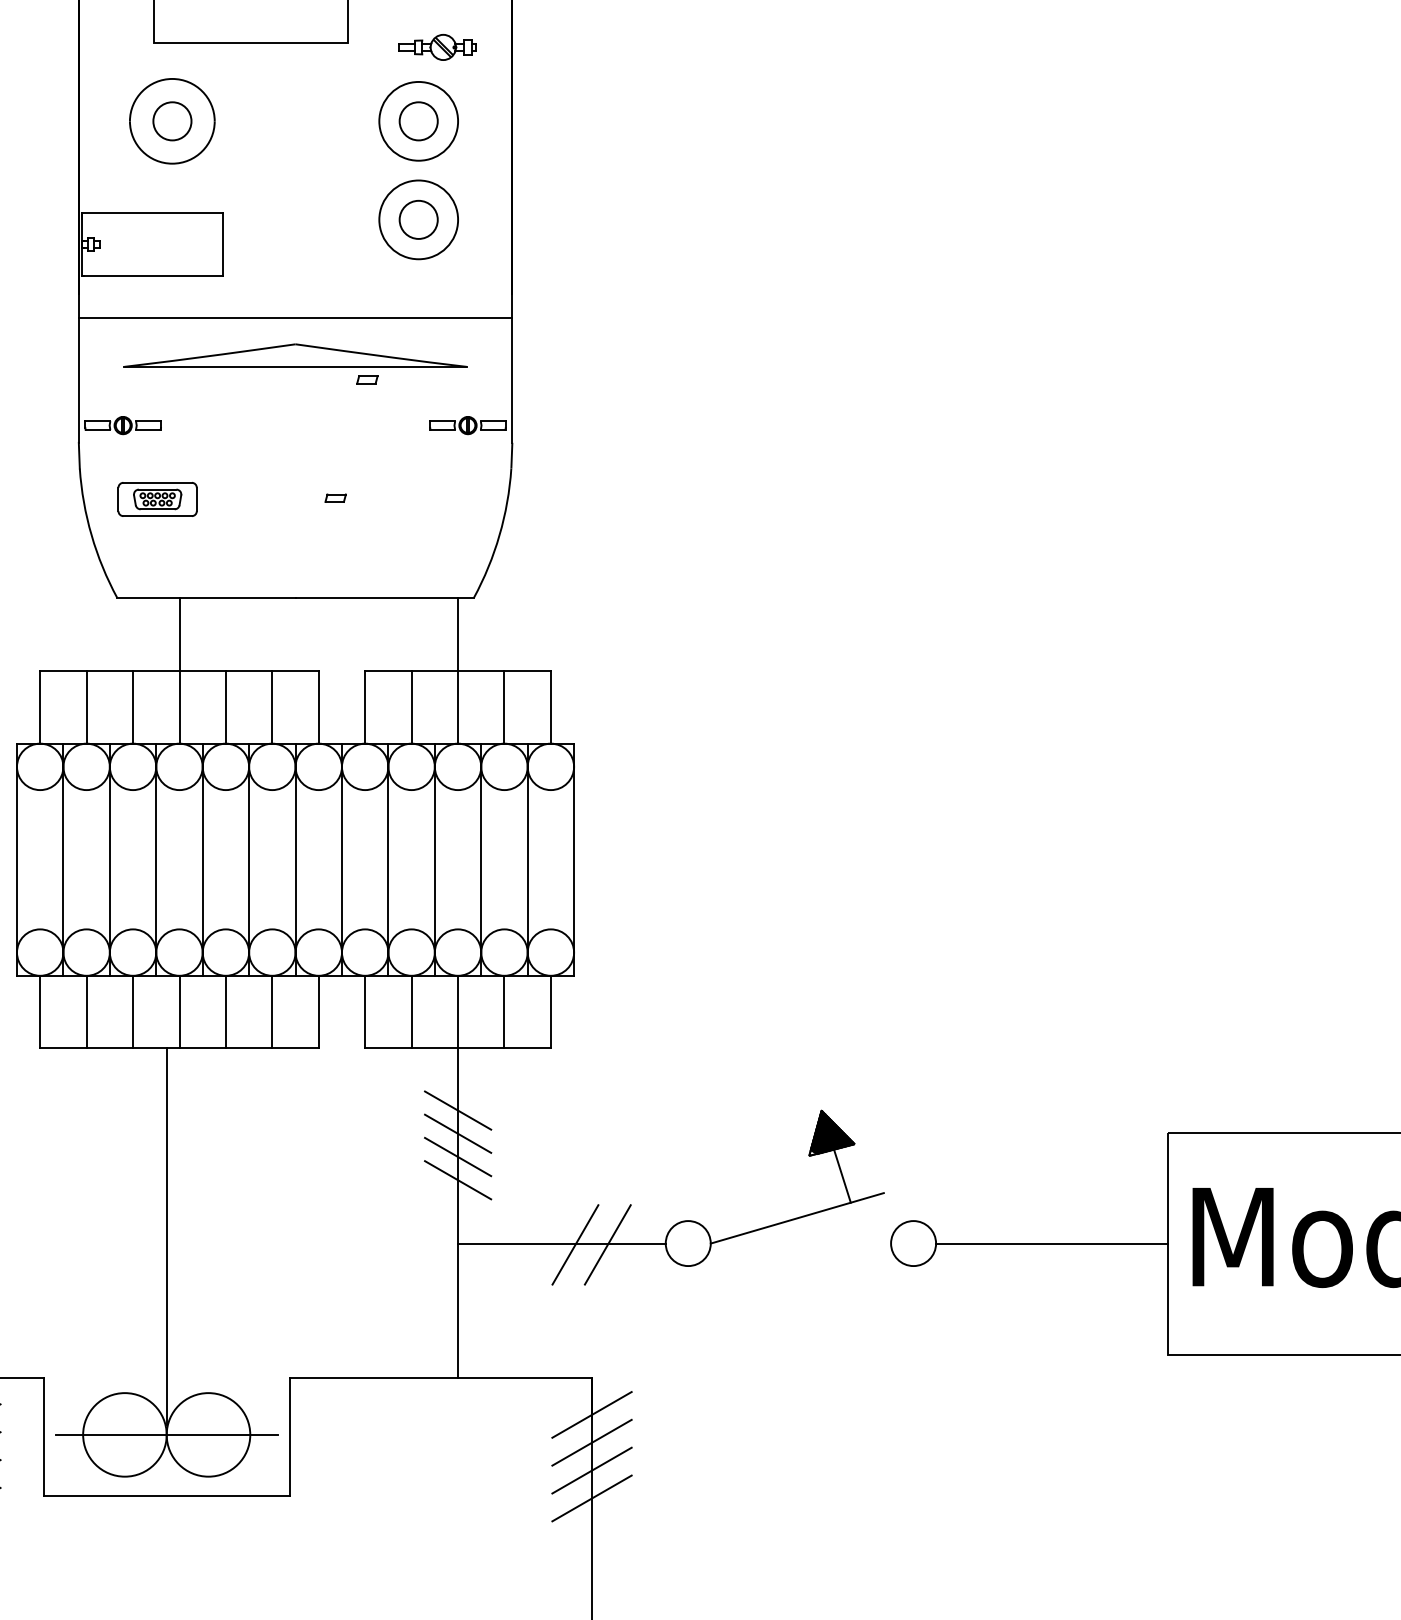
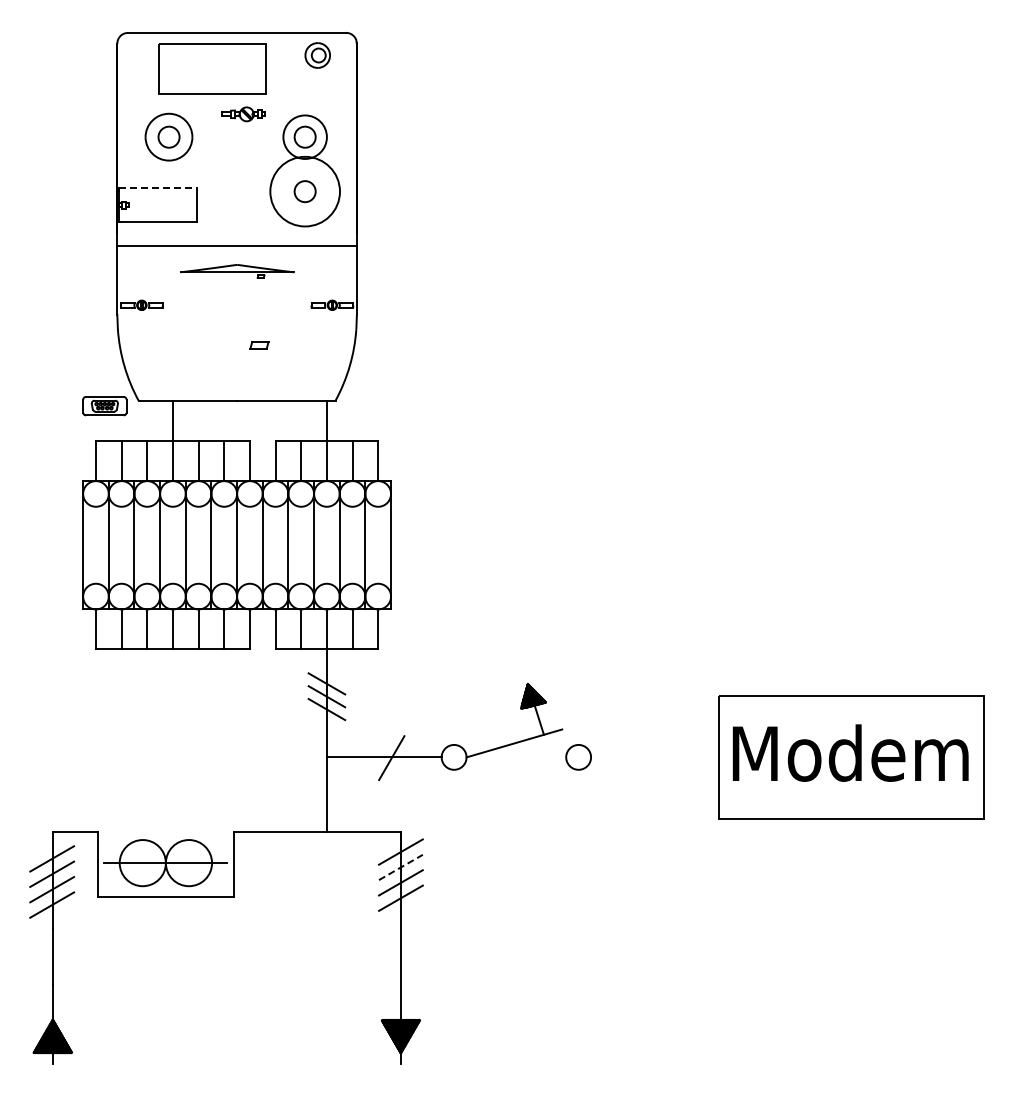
part: (437, 47) -> (243, 114), moved
line: (151, 214) -> (157, 188), solid -> dashed
circle: (417, 219) -> (304, 191), size x1.6
part: (296, 364) -> (237, 271), size x0.6
part: (334, 498) -> (258, 345), size x1.6
part: (156, 500) -> (104, 406), moved
line: (457, 1178) -> (326, 721), removed
line: (165, 1236) -> (165, 753), removed
line: (1052, 1243) -> (655, 757), removed
line: (607, 1245) -> (409, 758), removed
line: (593, 1442) -> (401, 867), solid -> dashed

